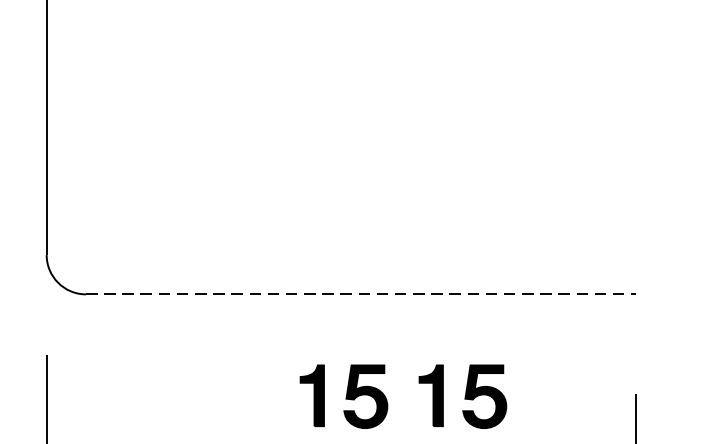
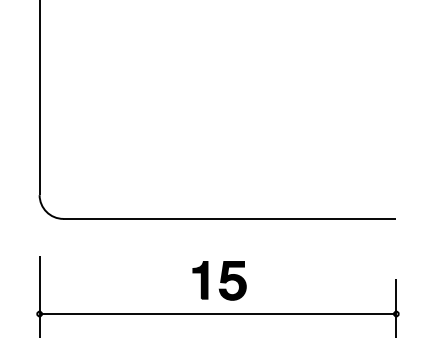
line: (361, 293) -> (230, 218), dashed -> solid
part: (462, 396) -> (291, 280), removed

